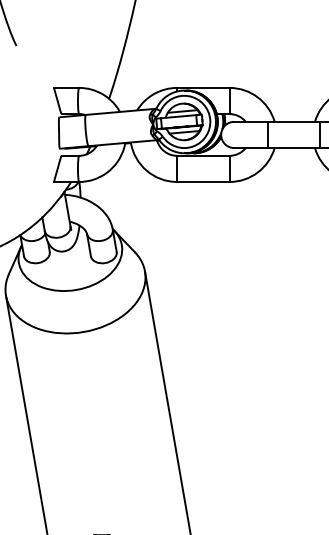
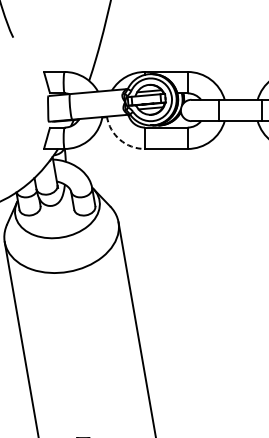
arc: (146, 170) -> (119, 139), solid -> dashed

